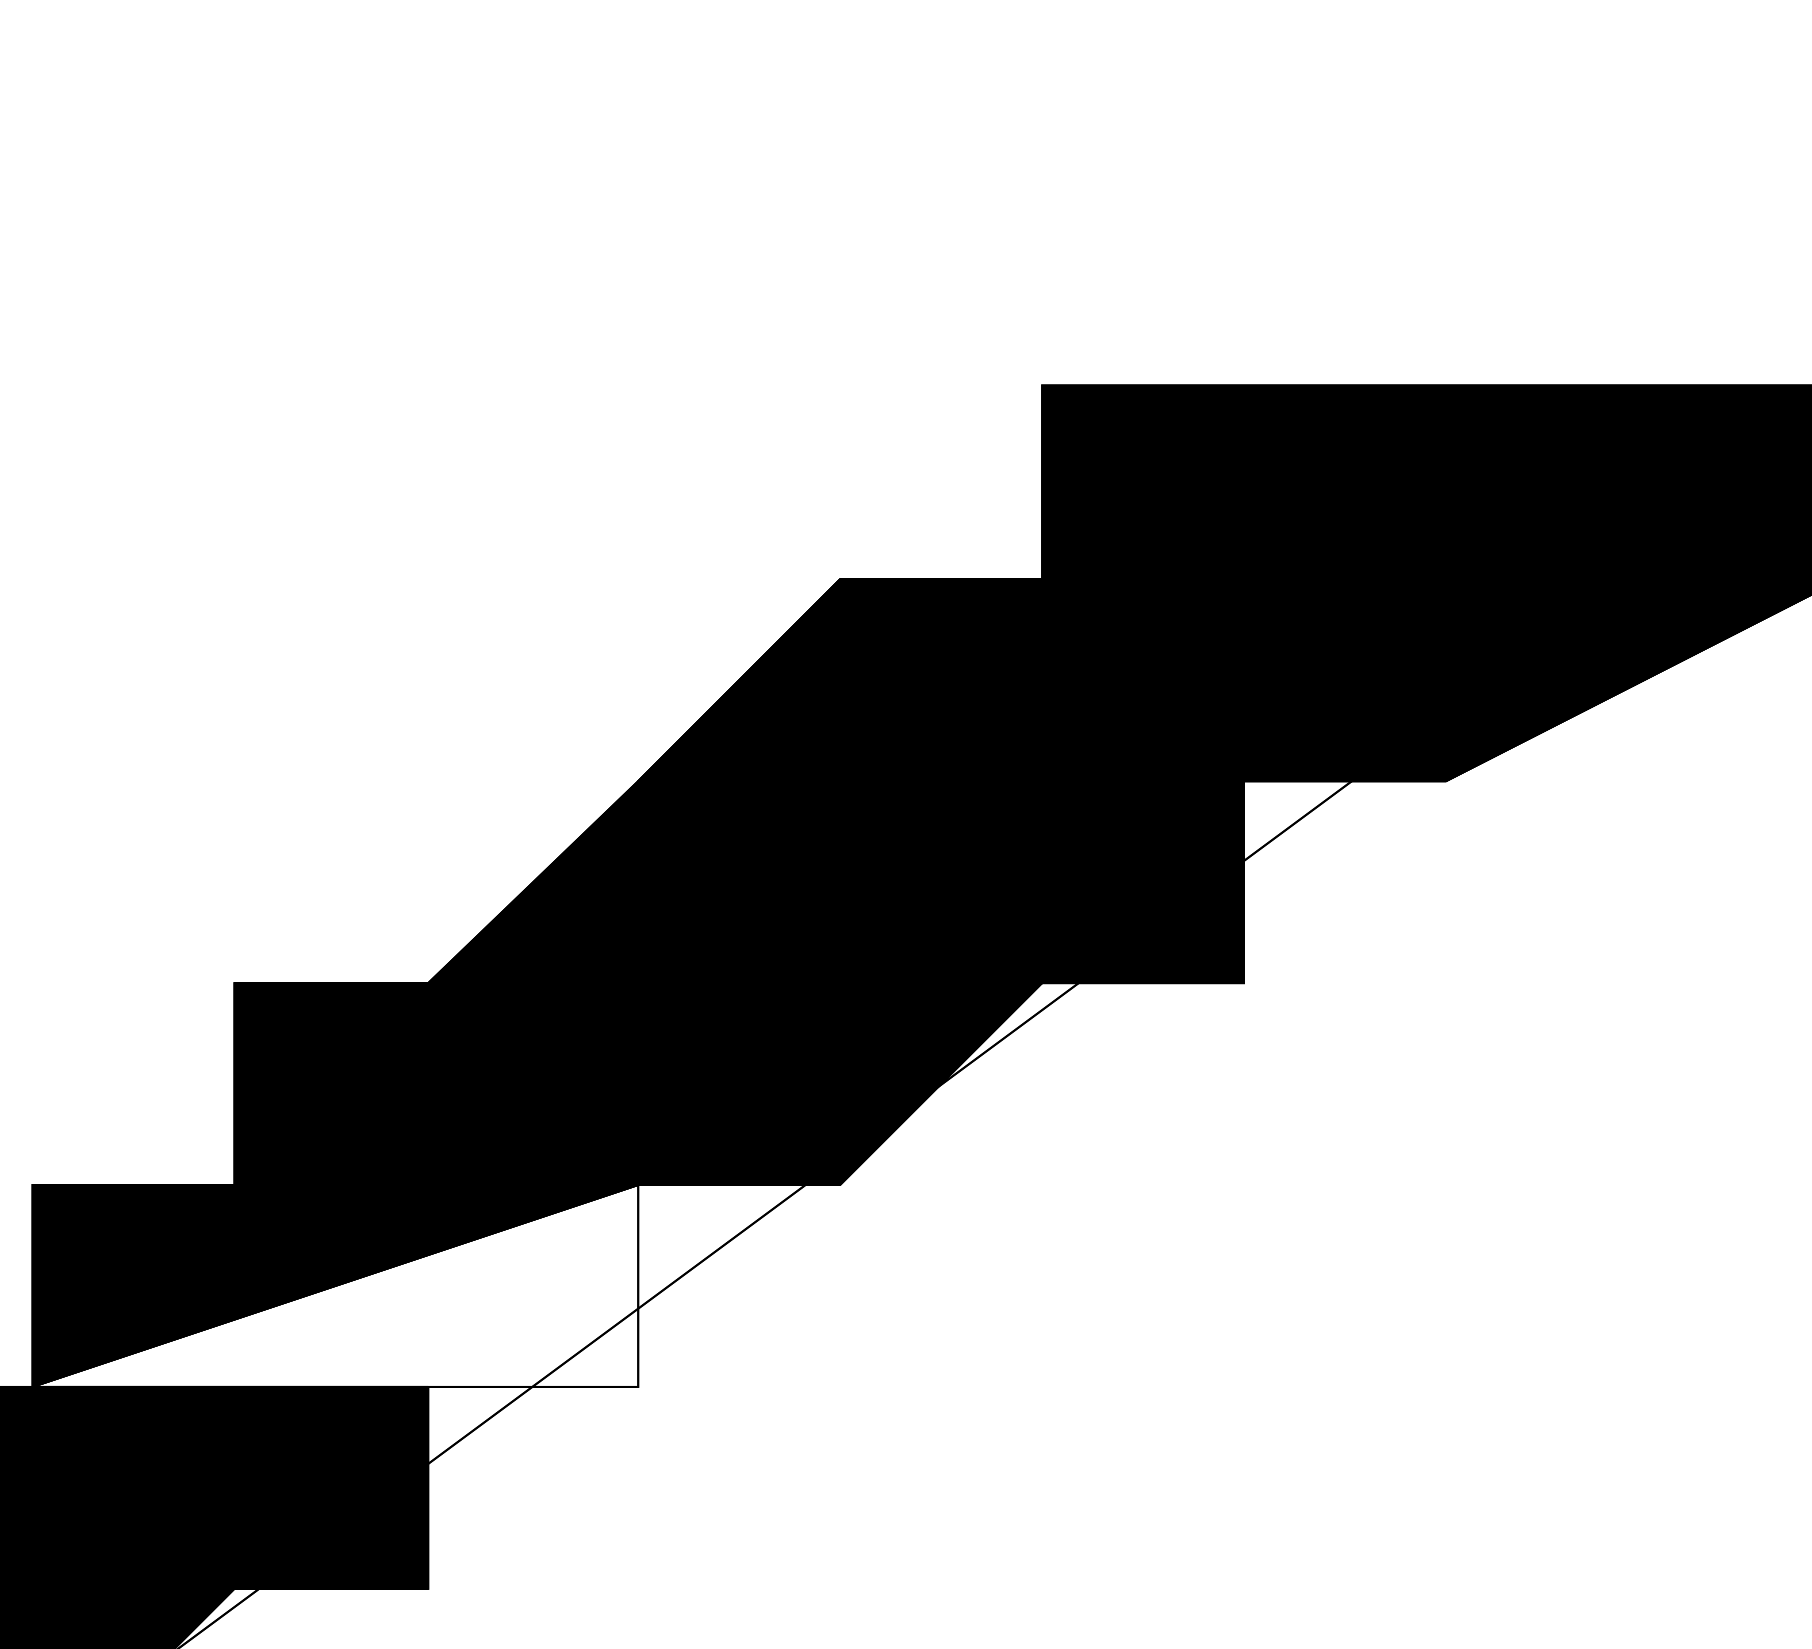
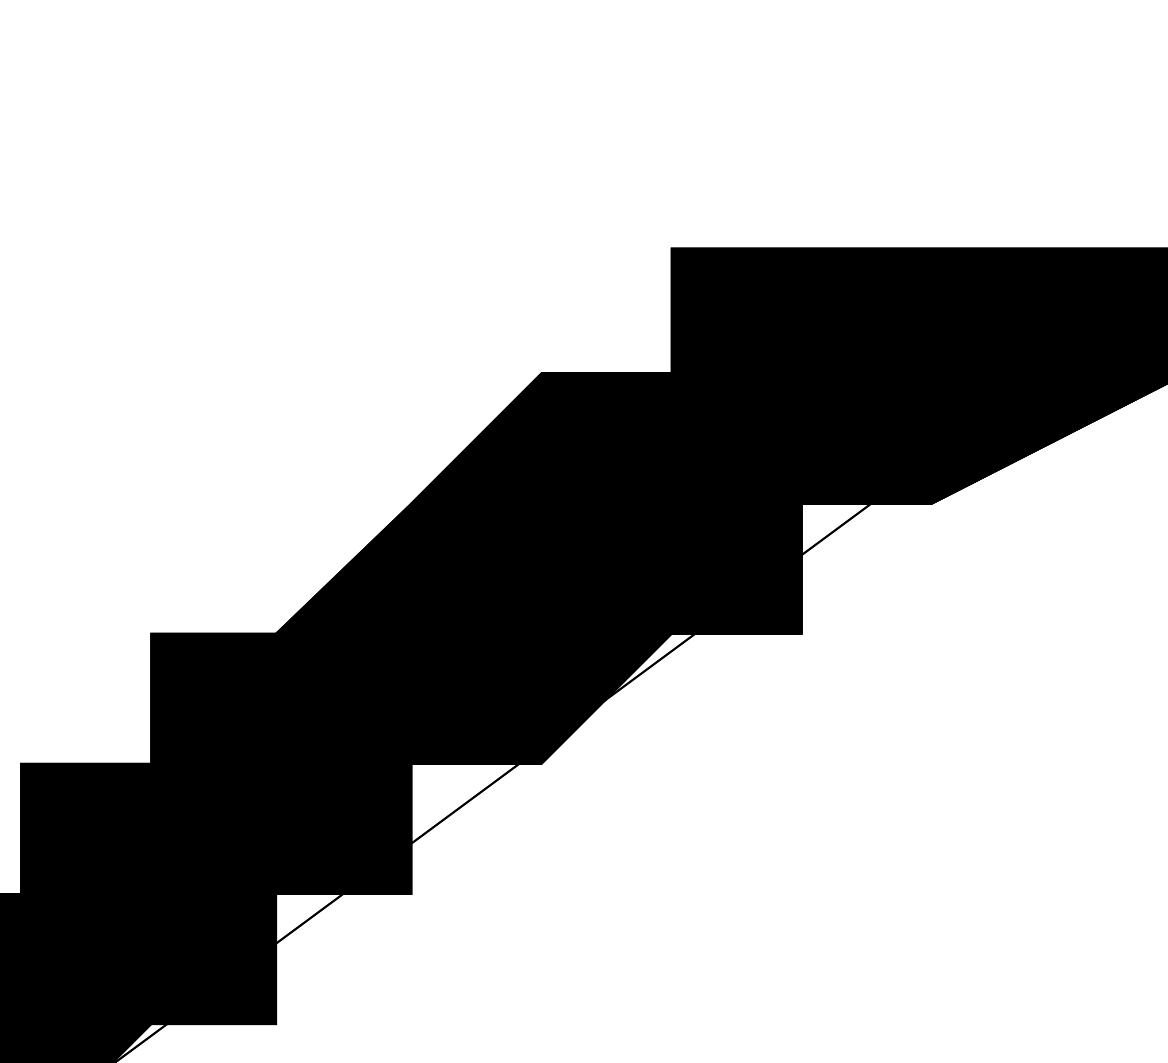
fill: (335, 1285) -> (216, 828), added

